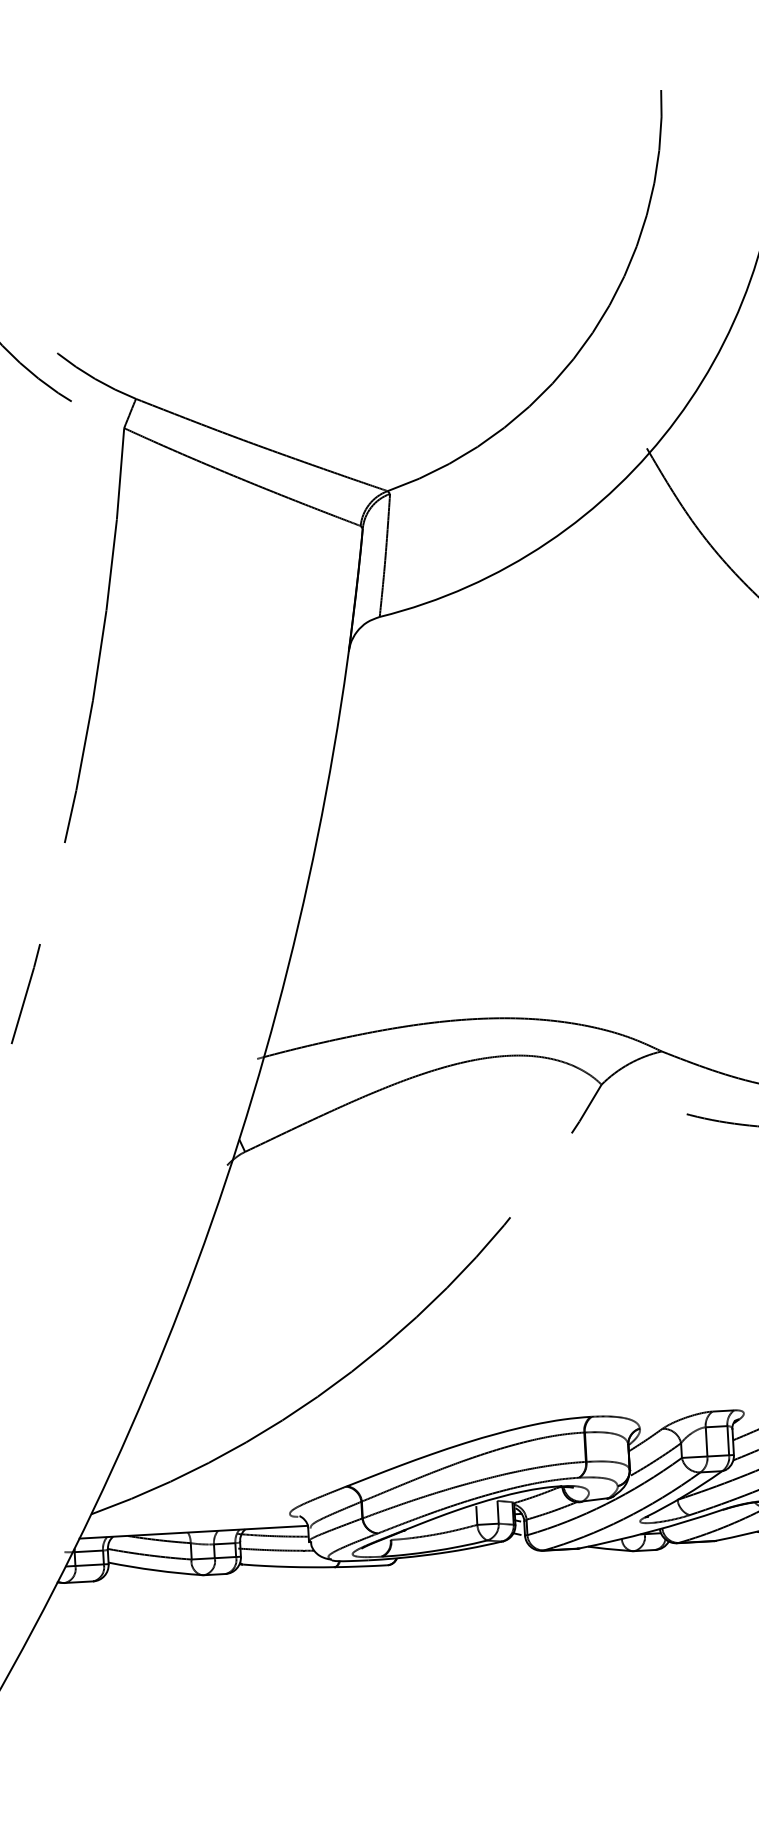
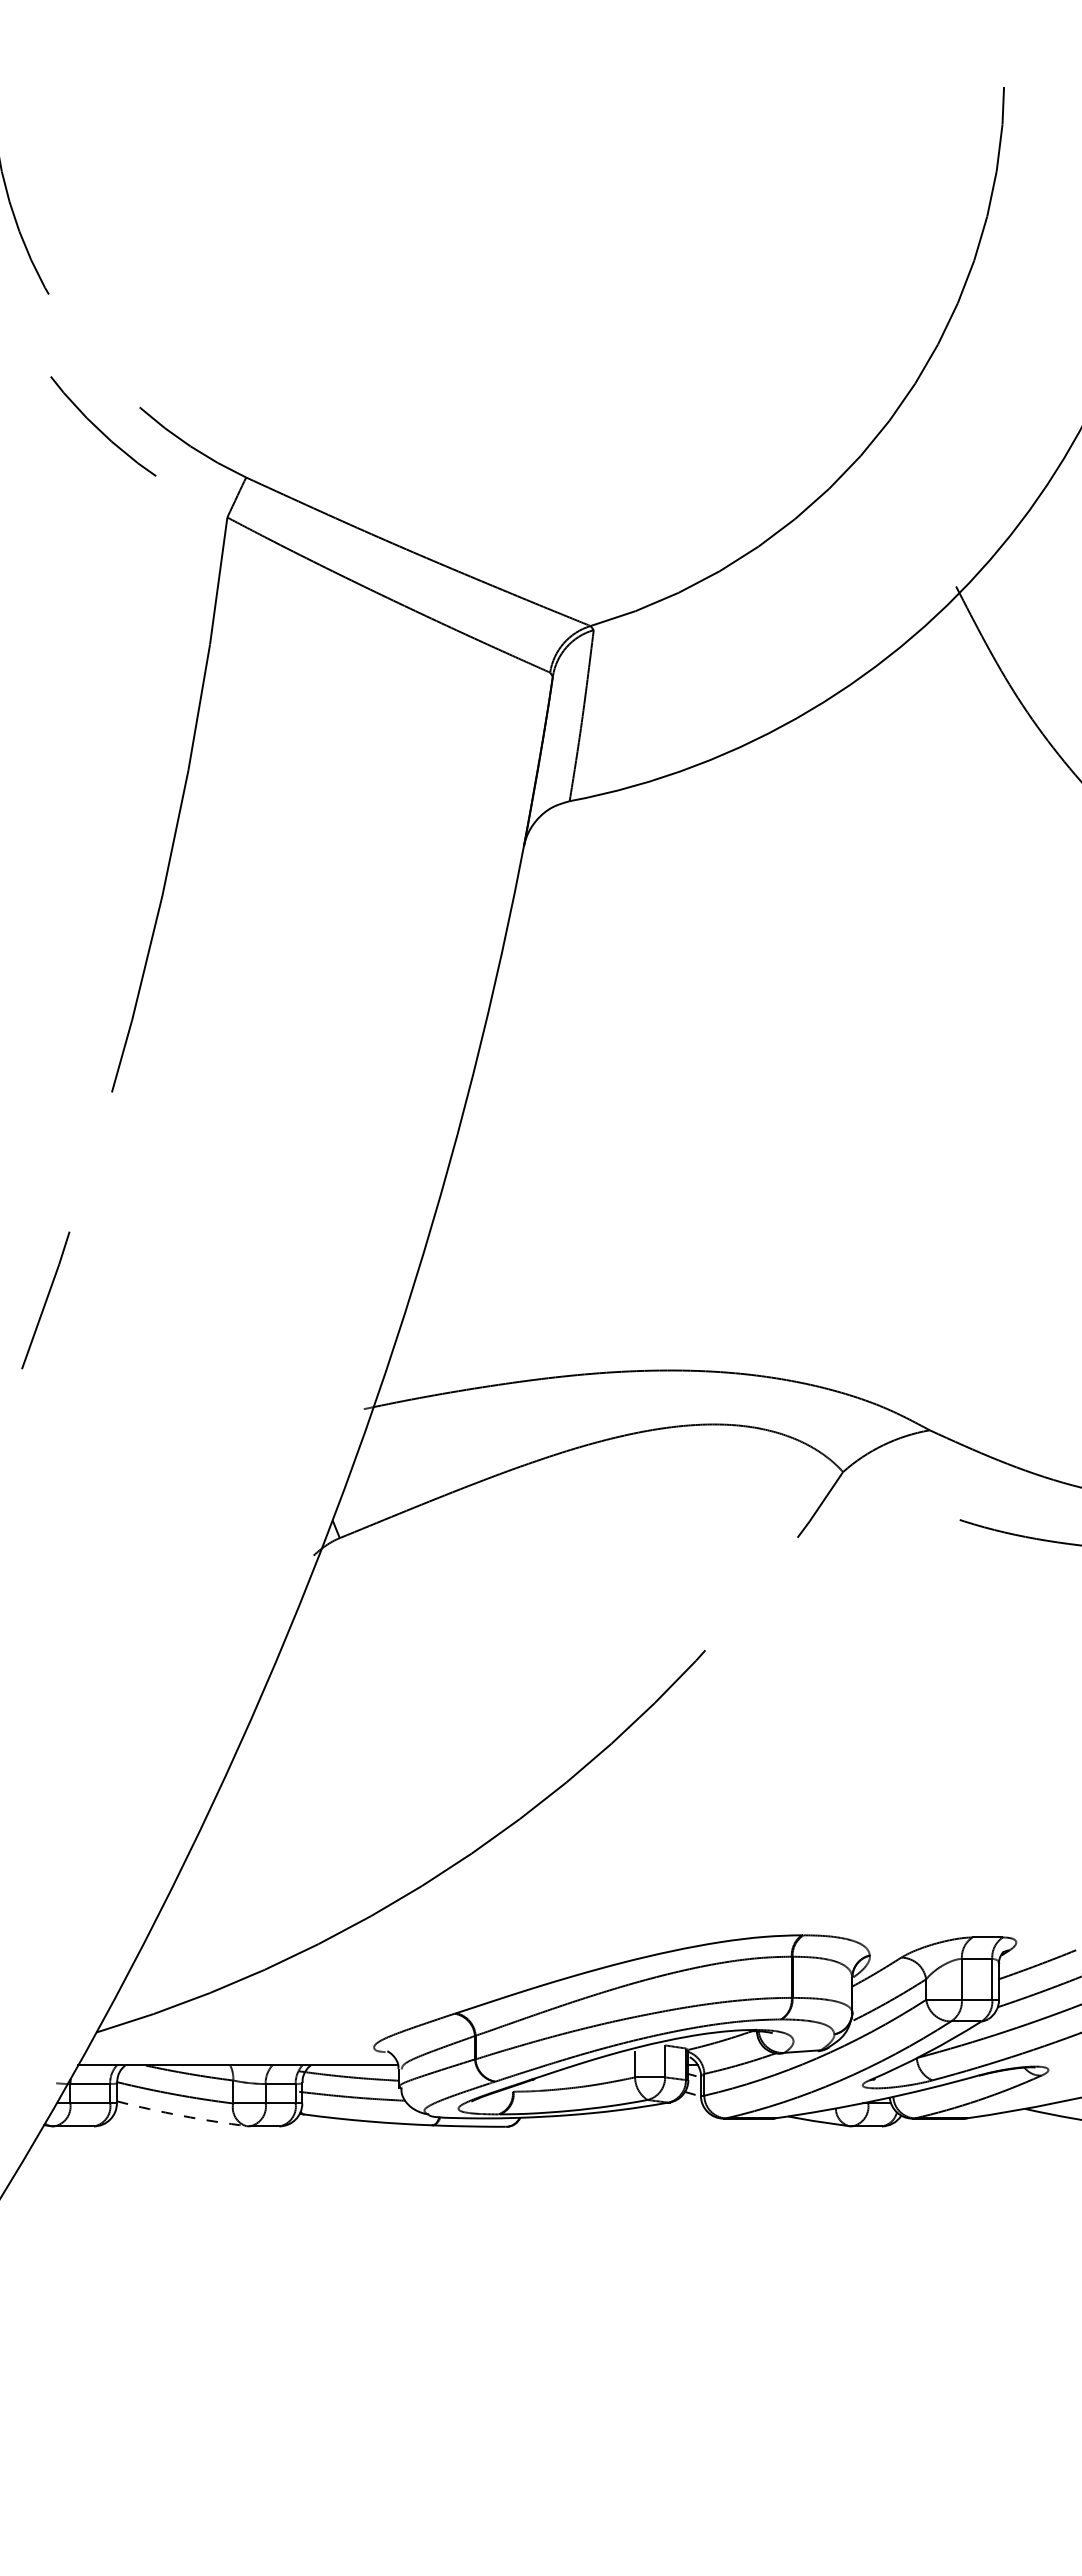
arc: (155, 1570) -> (182, 2115), solid -> dashed

